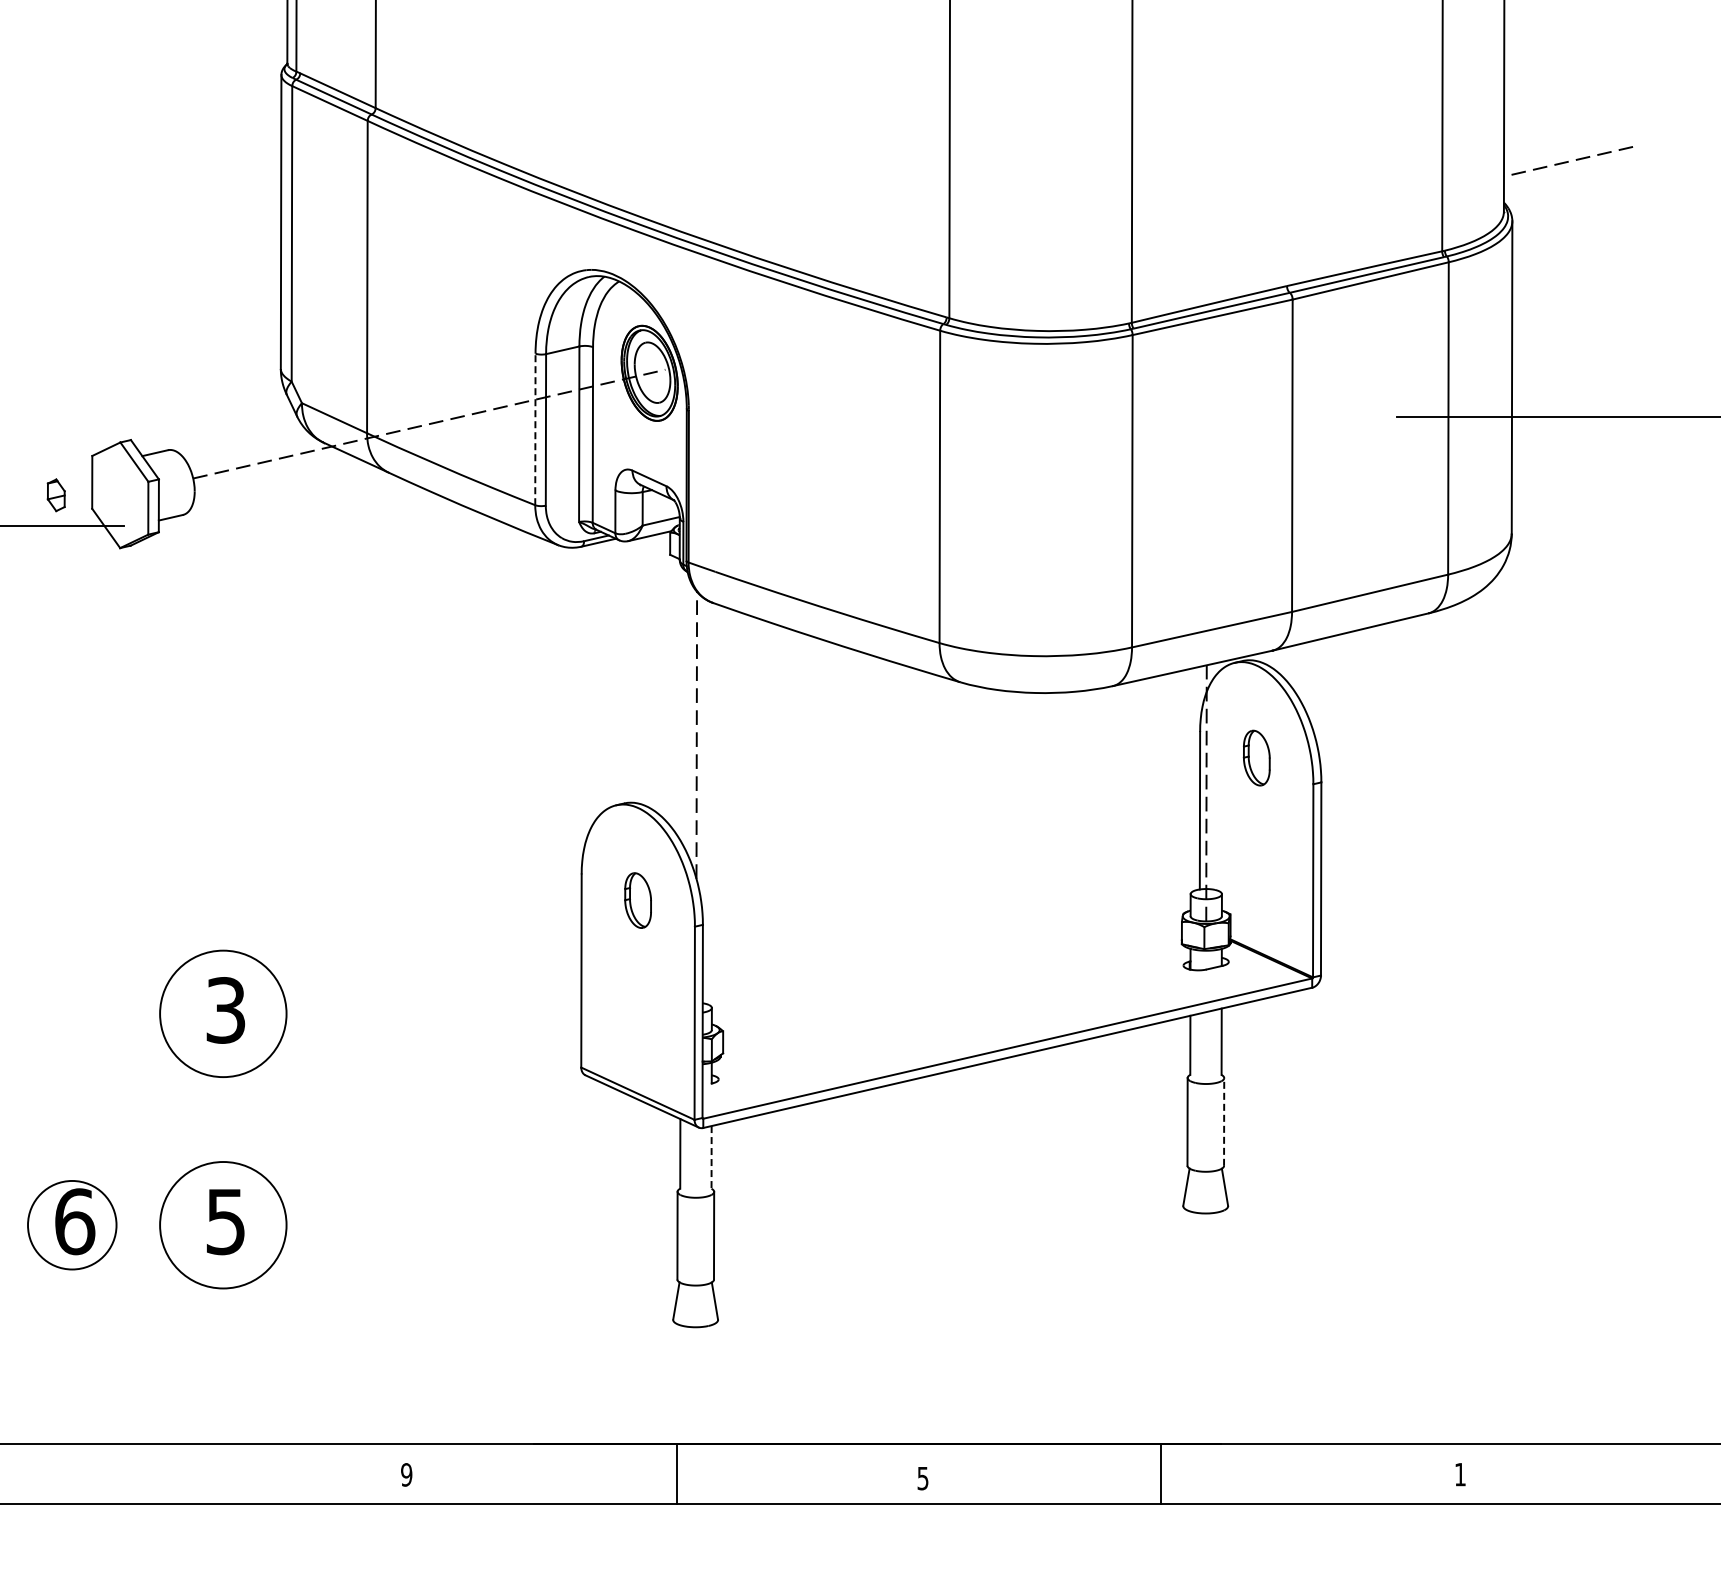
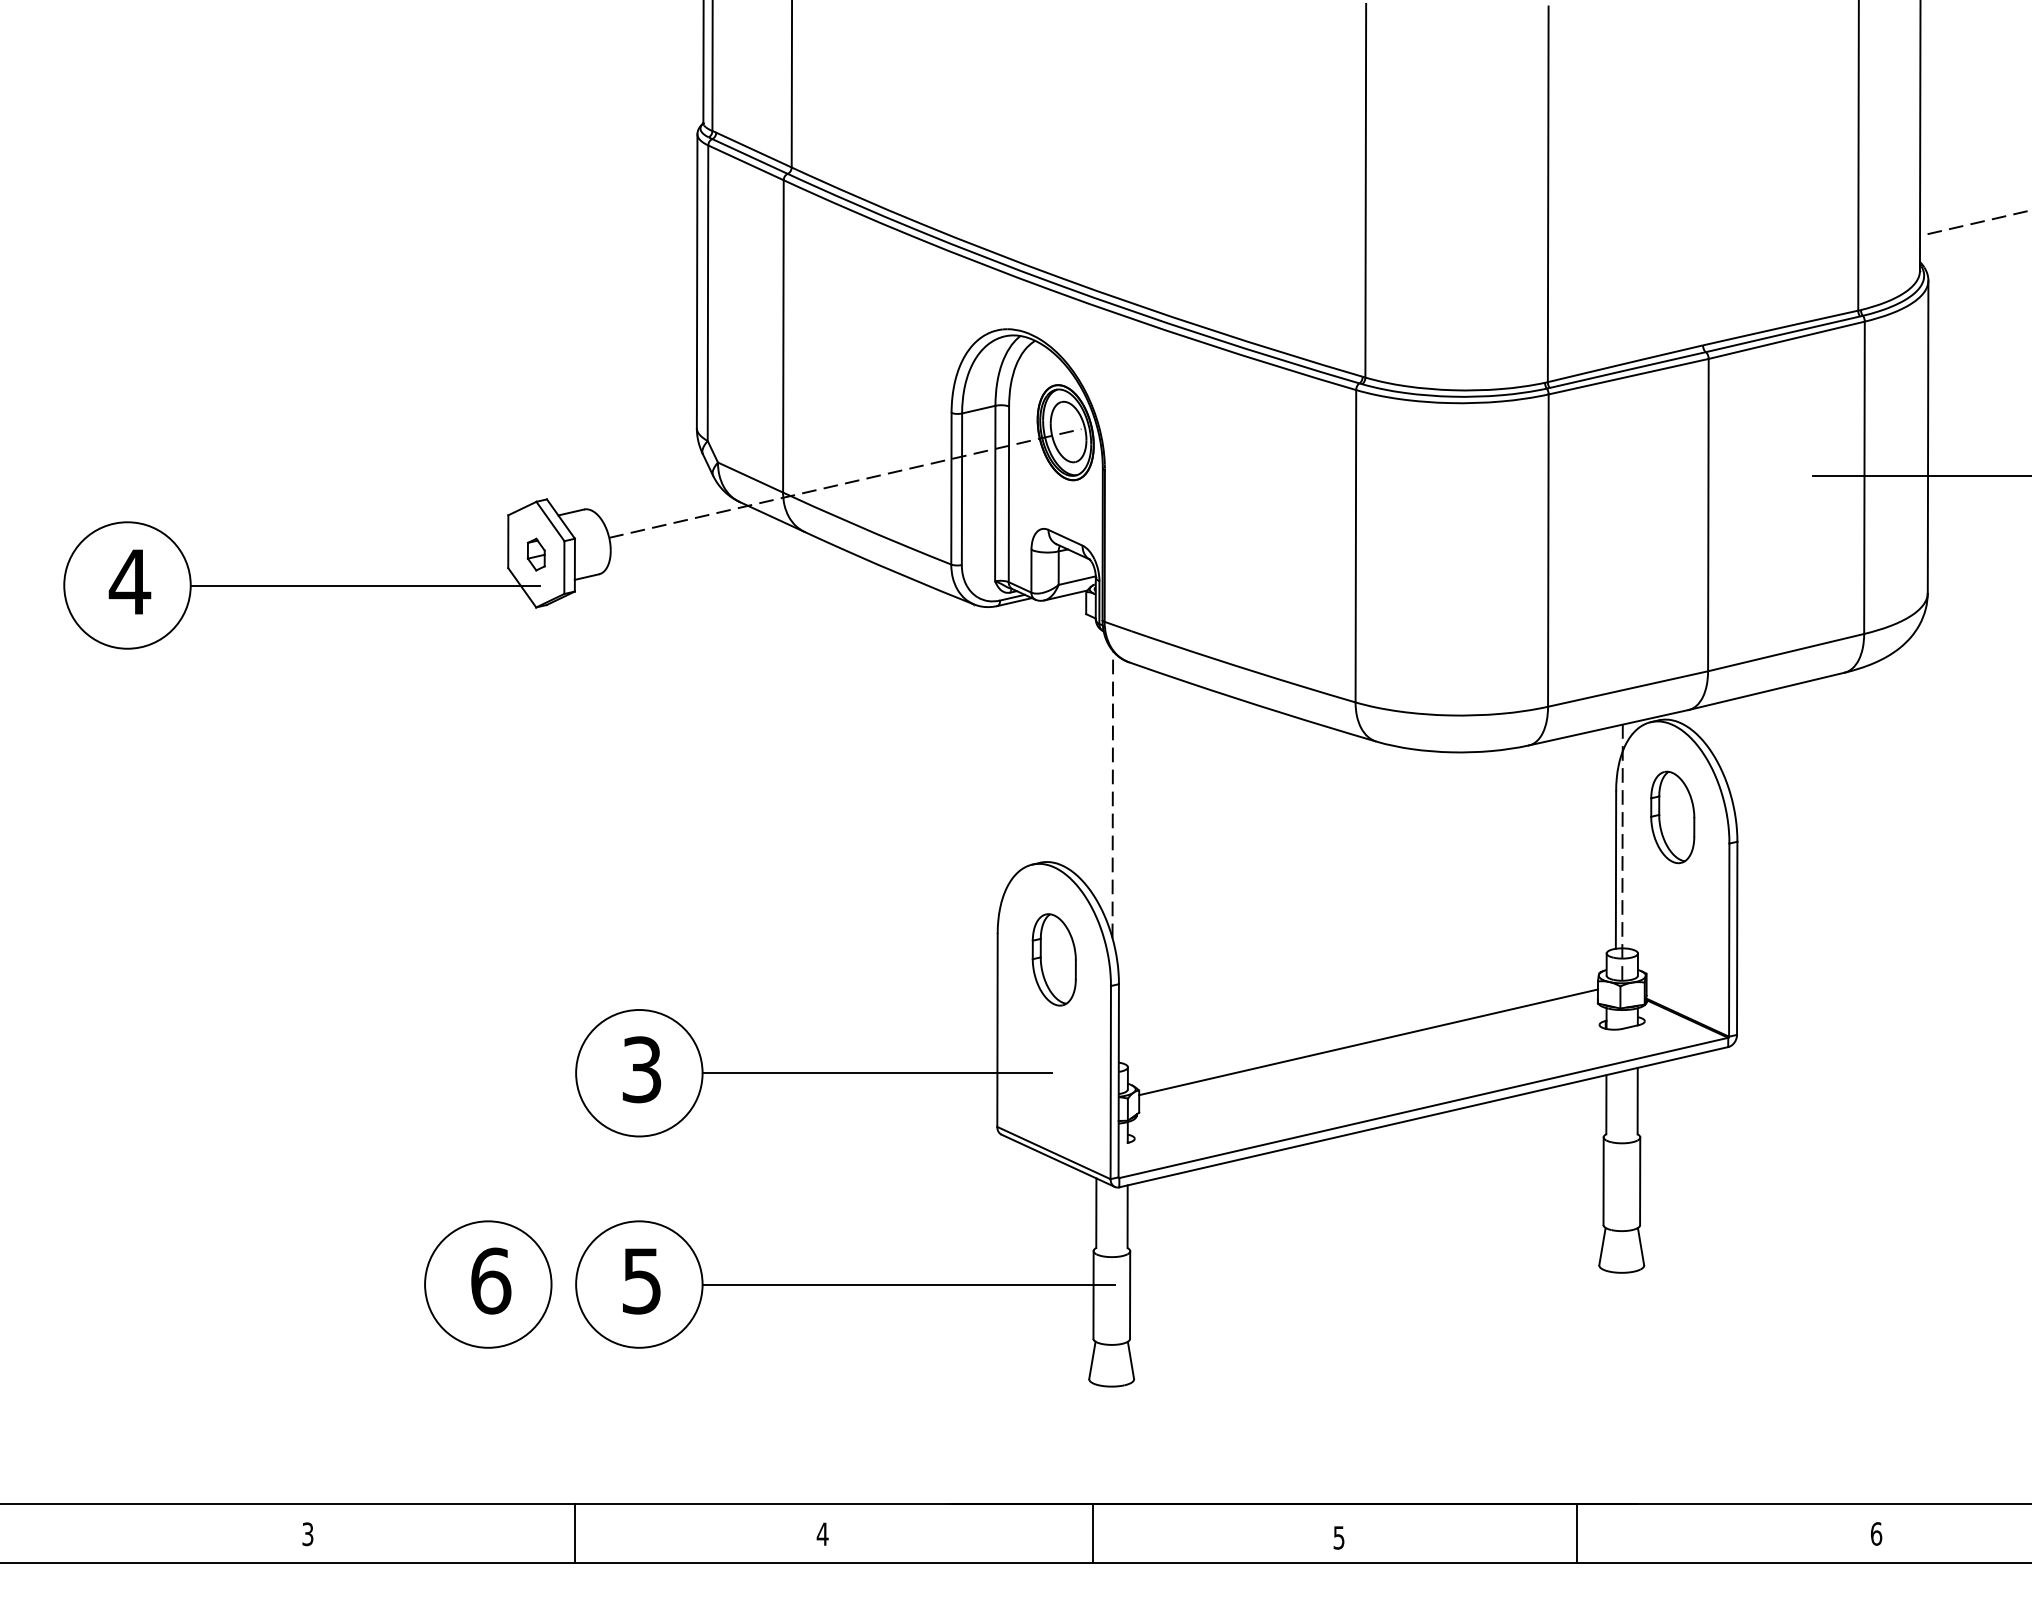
line: (535, 429) -> (951, 488), dashed -> solid
part: (55, 495) -> (535, 554), moved
part: (1256, 758) -> (1672, 817), size x1.67
part: (637, 900) -> (1053, 959), size x1.67
line: (952, 983) -> (1368, 1042), added
line: (460, 1014) -> (876, 1073), added
line: (1224, 1122) -> (1640, 1181), dashed -> solid
line: (711, 1158) -> (1127, 1217), dashed -> solid
circle: (72, 1225) -> (488, 1284), size x1.43
line: (492, 1225) -> (908, 1284), added
line: (159, 1474) -> (575, 1533), added
text: (1460, 1474) -> (1876, 1533), 1 -> 6
text: (406, 1475) -> (822, 1534), 9 -> 4

